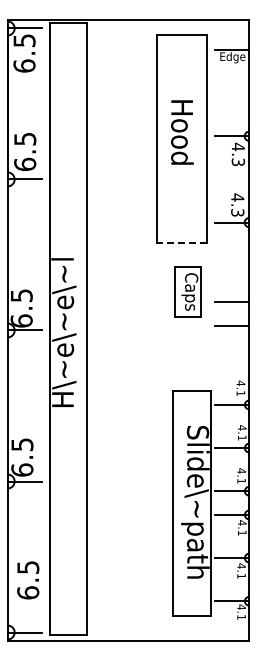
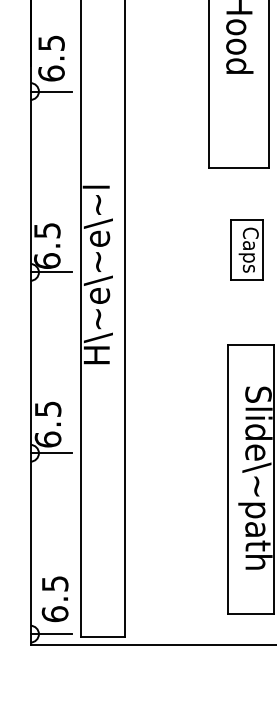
line: (181, 243) -> (238, 168), dashed -> solid
part: (187, 291) -> (245, 249), moved
text: (28, 580) -> (55, 599), moved

